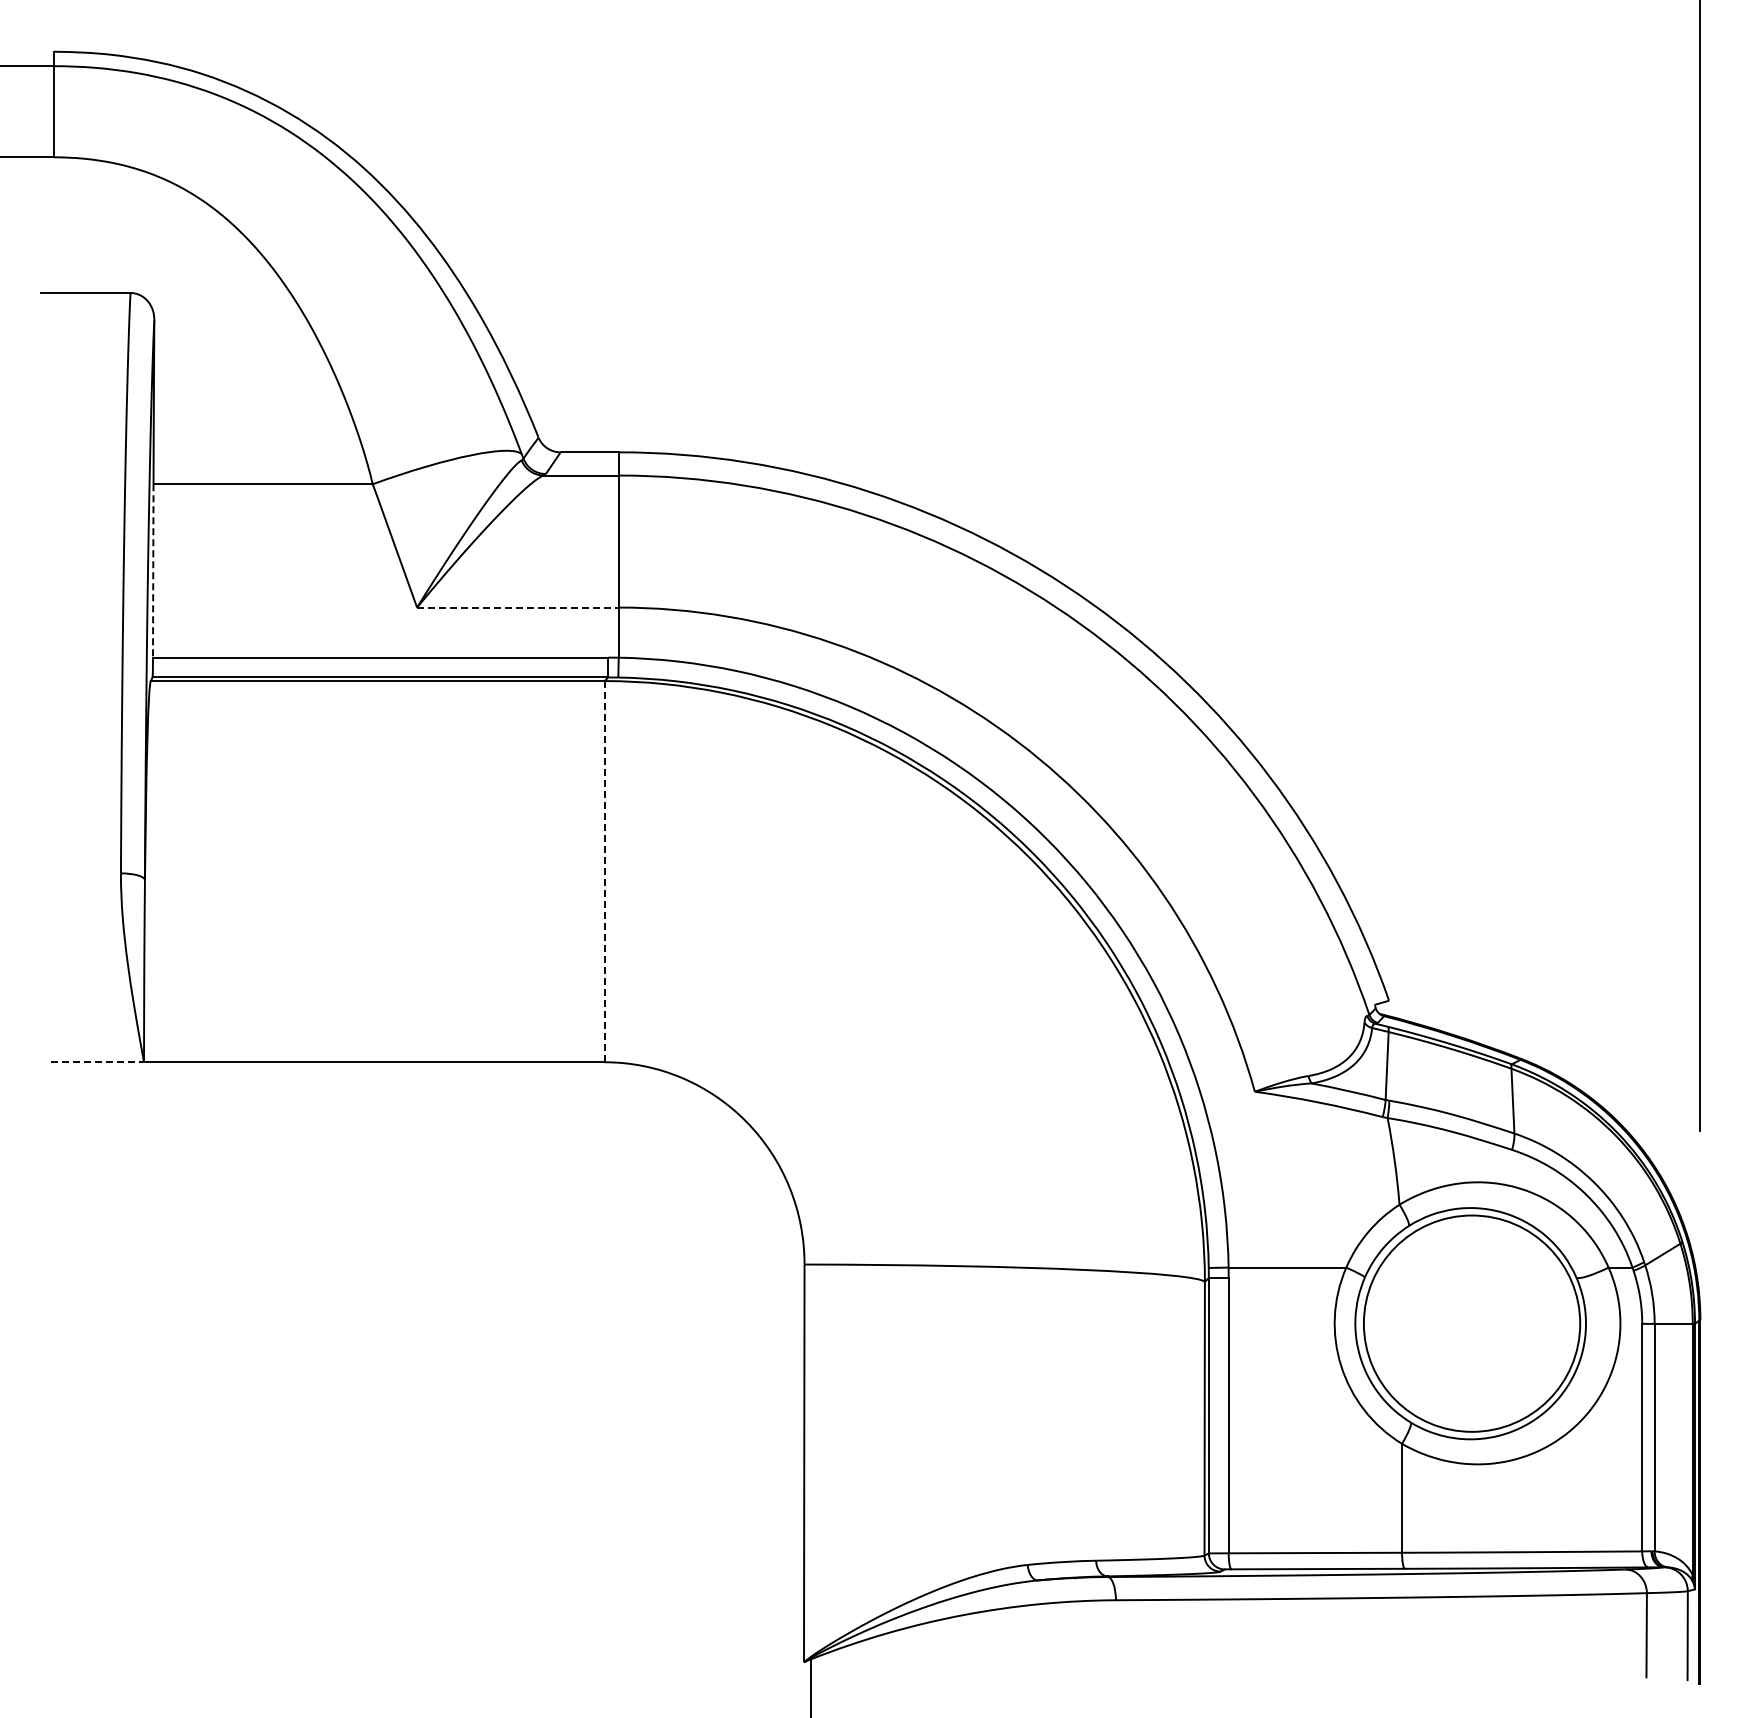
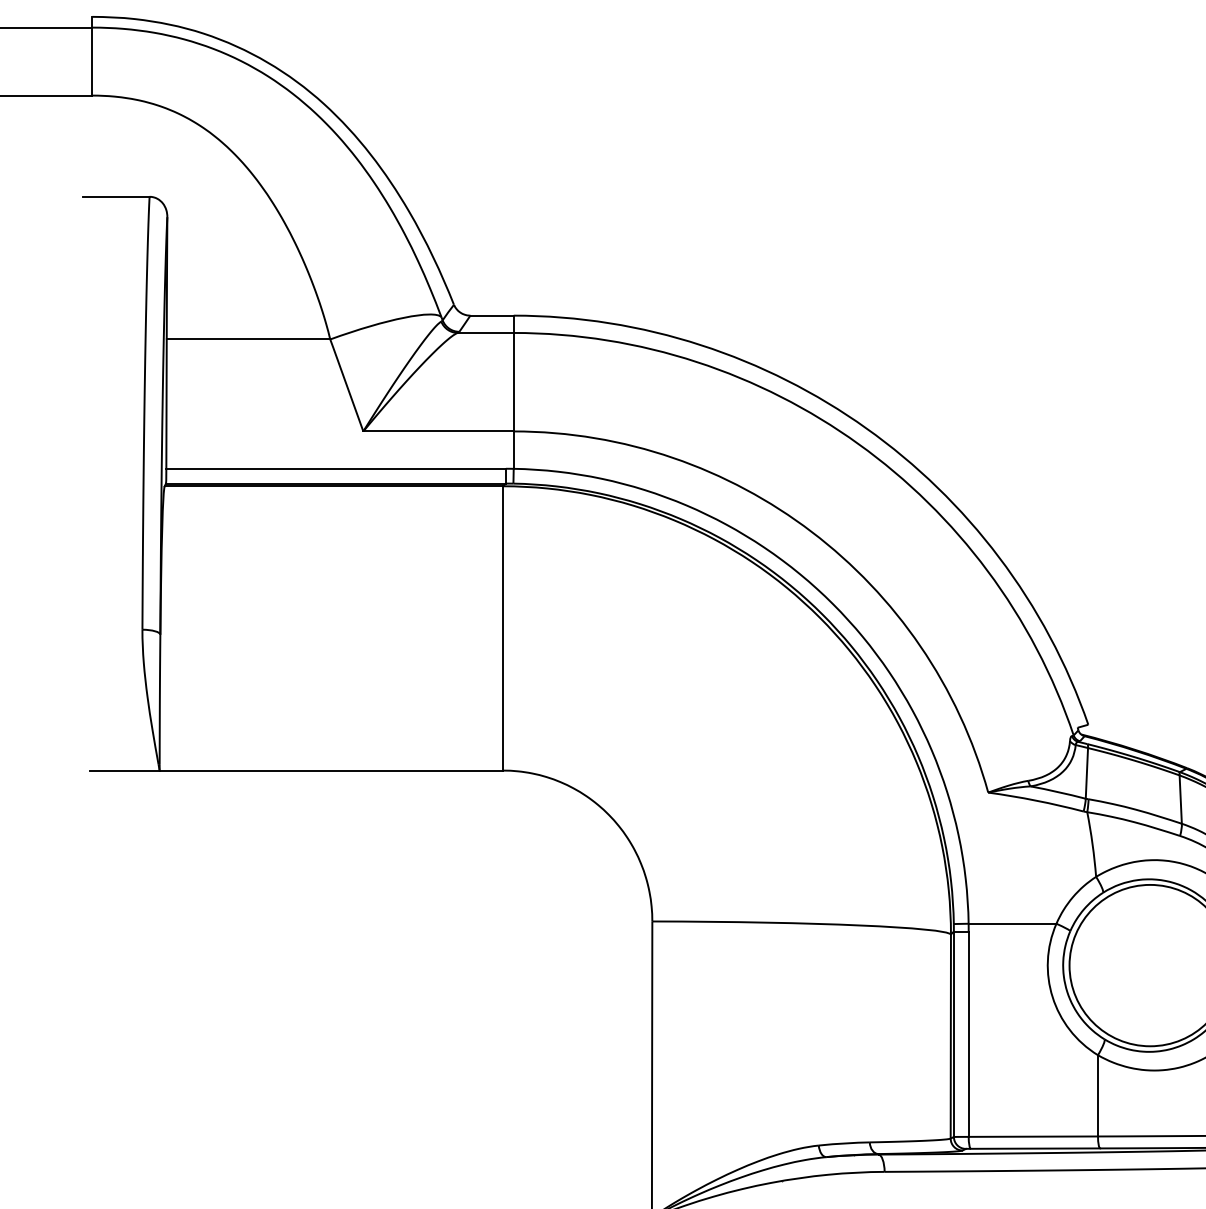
line: (153, 570) -> (166, 403), dashed -> solid
line: (517, 607) -> (438, 431), dashed -> solid
line: (604, 871) -> (503, 628), dashed -> solid
line: (98, 1062) -> (125, 770), dashed -> solid

